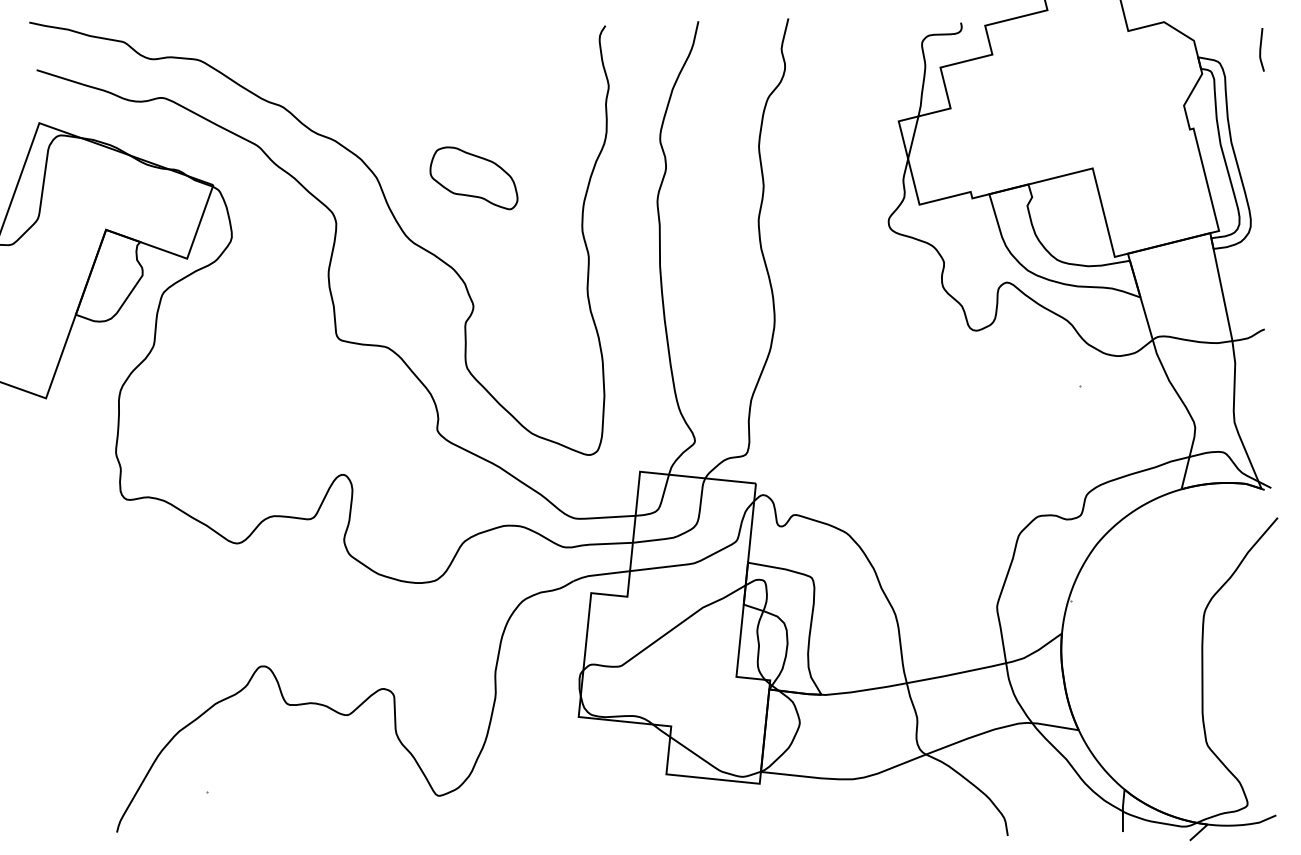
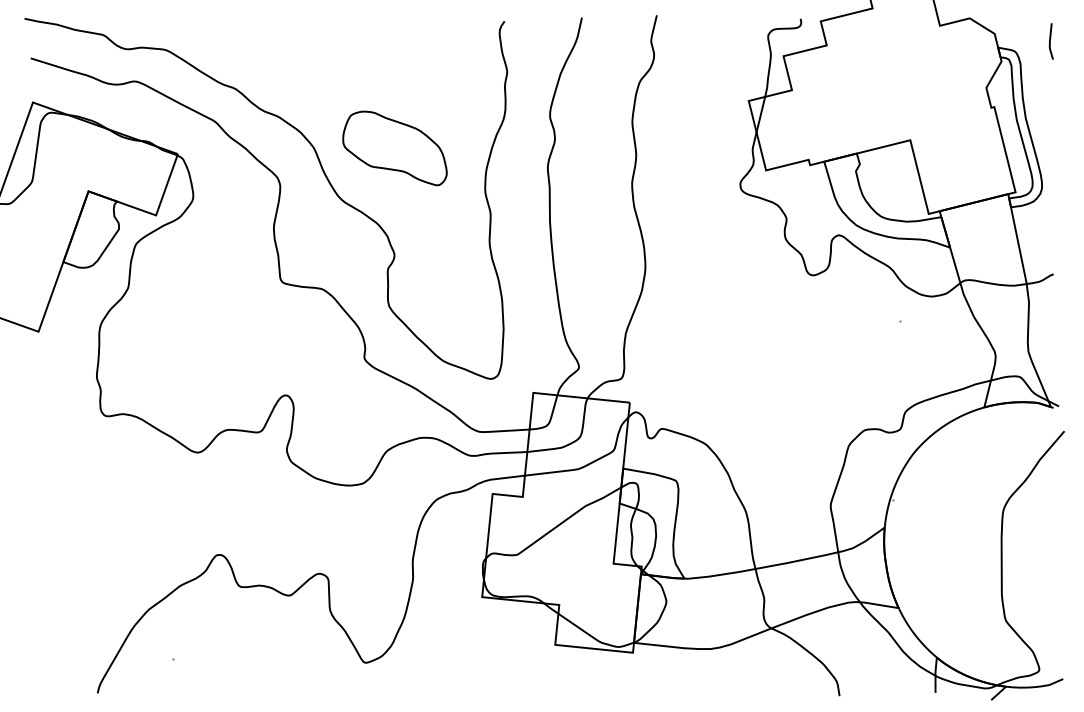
part: (473, 178) -> (394, 148), size x1.43

